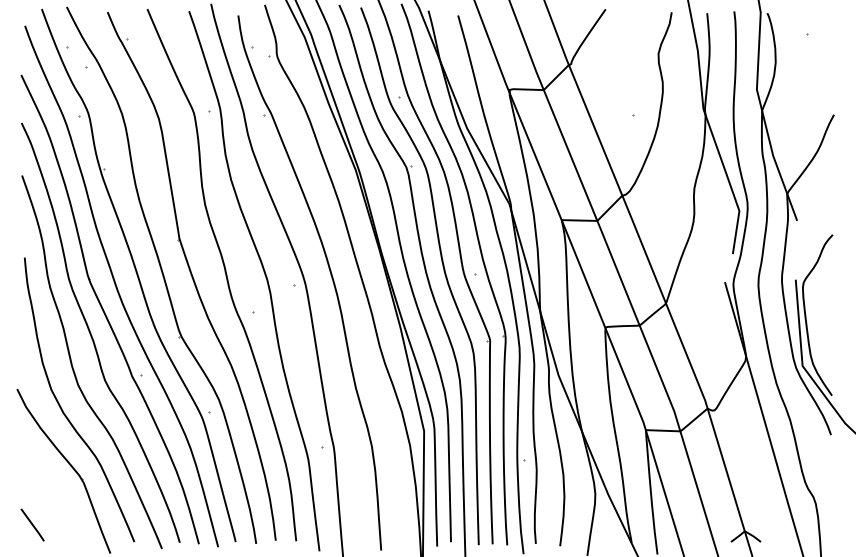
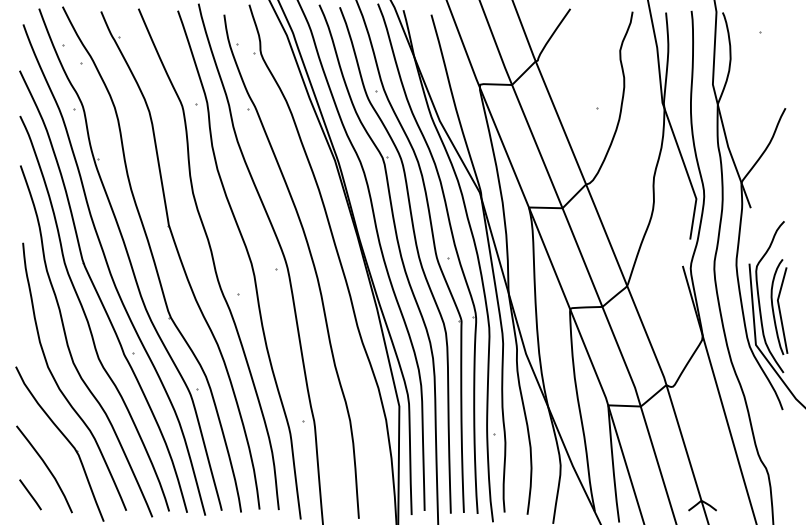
part: (827, 325) -> (779, 306), added
curve: (49, 496) -> (46, 467), added

